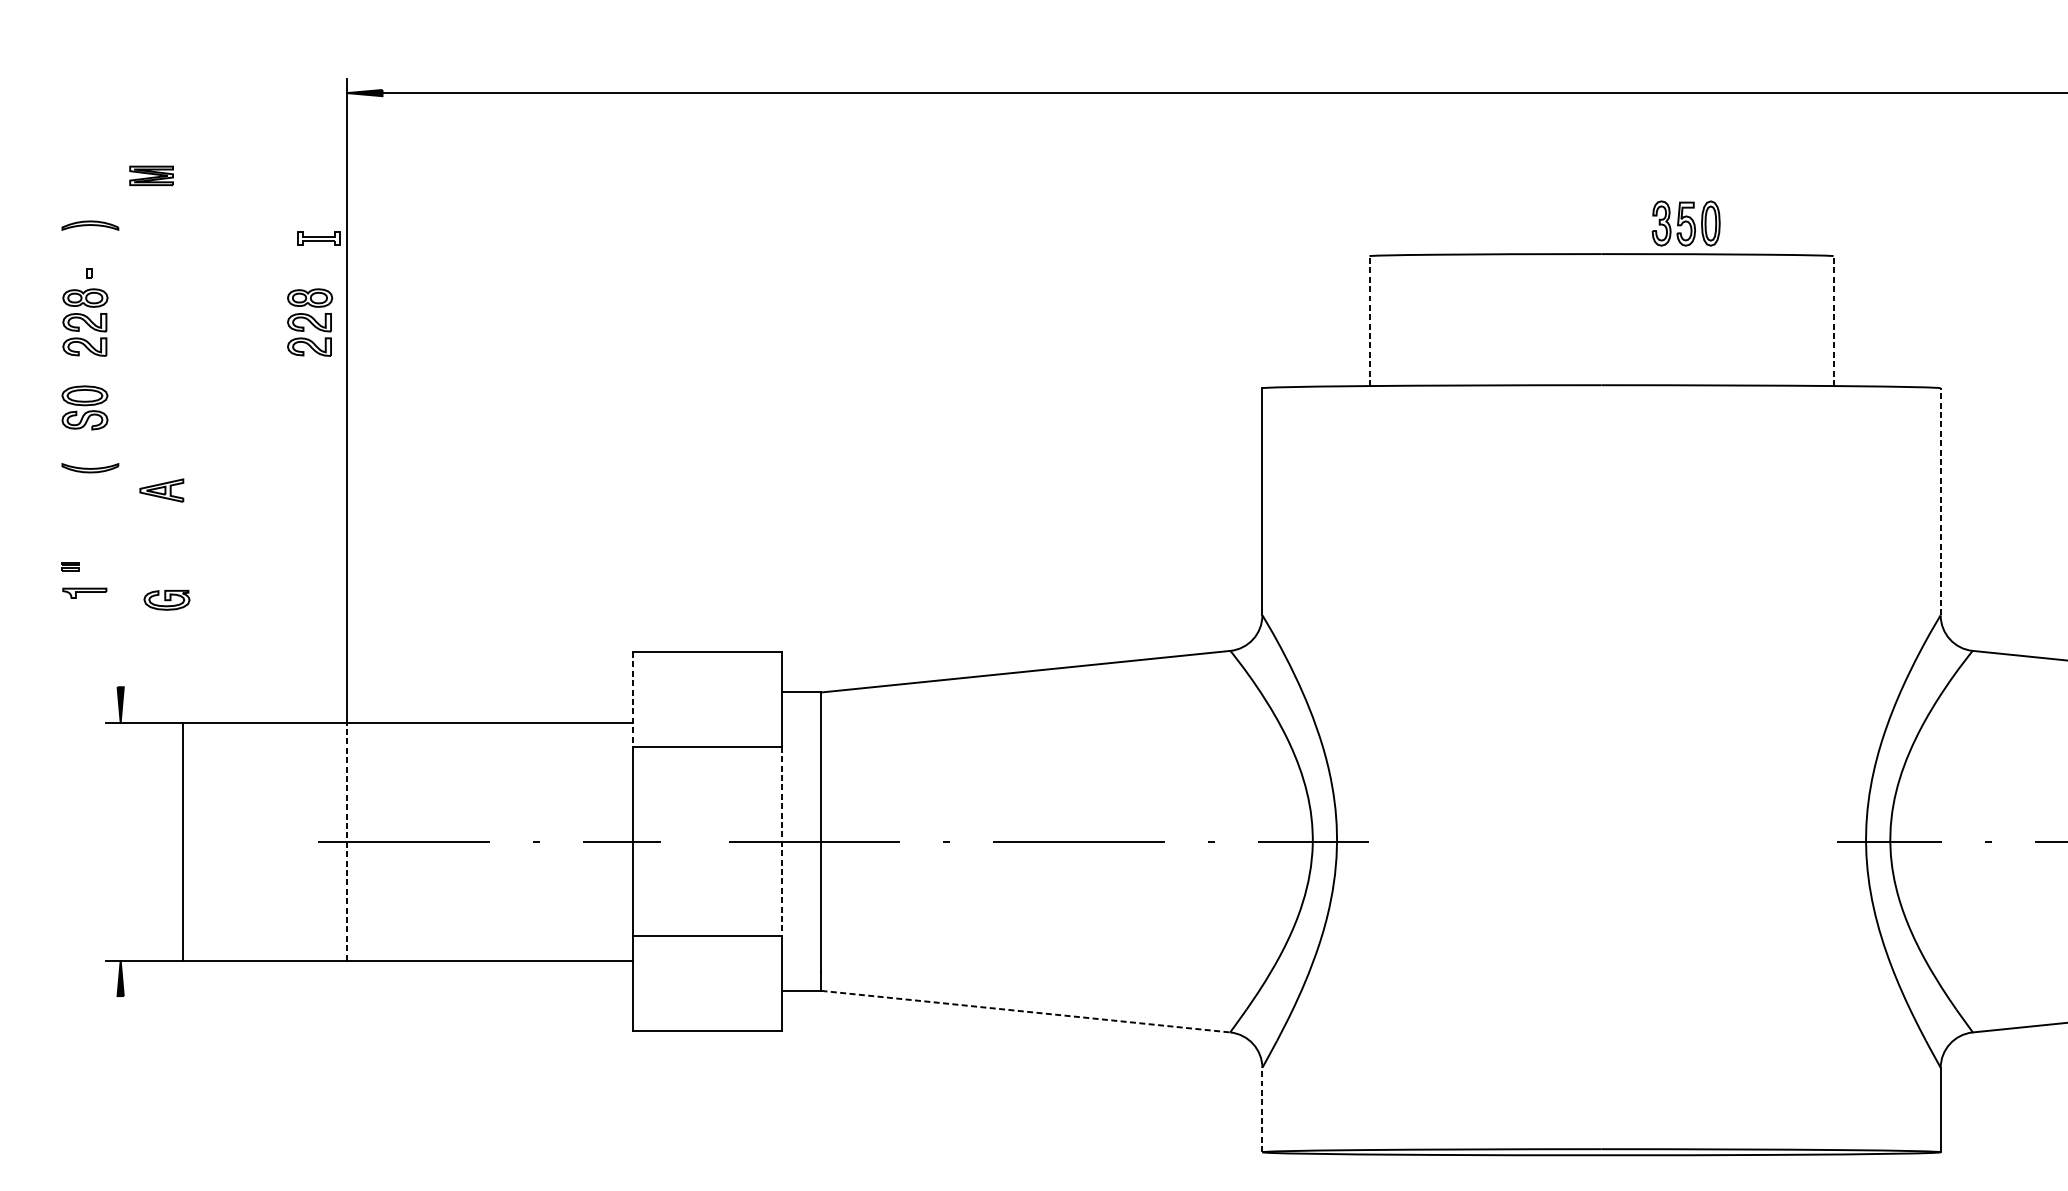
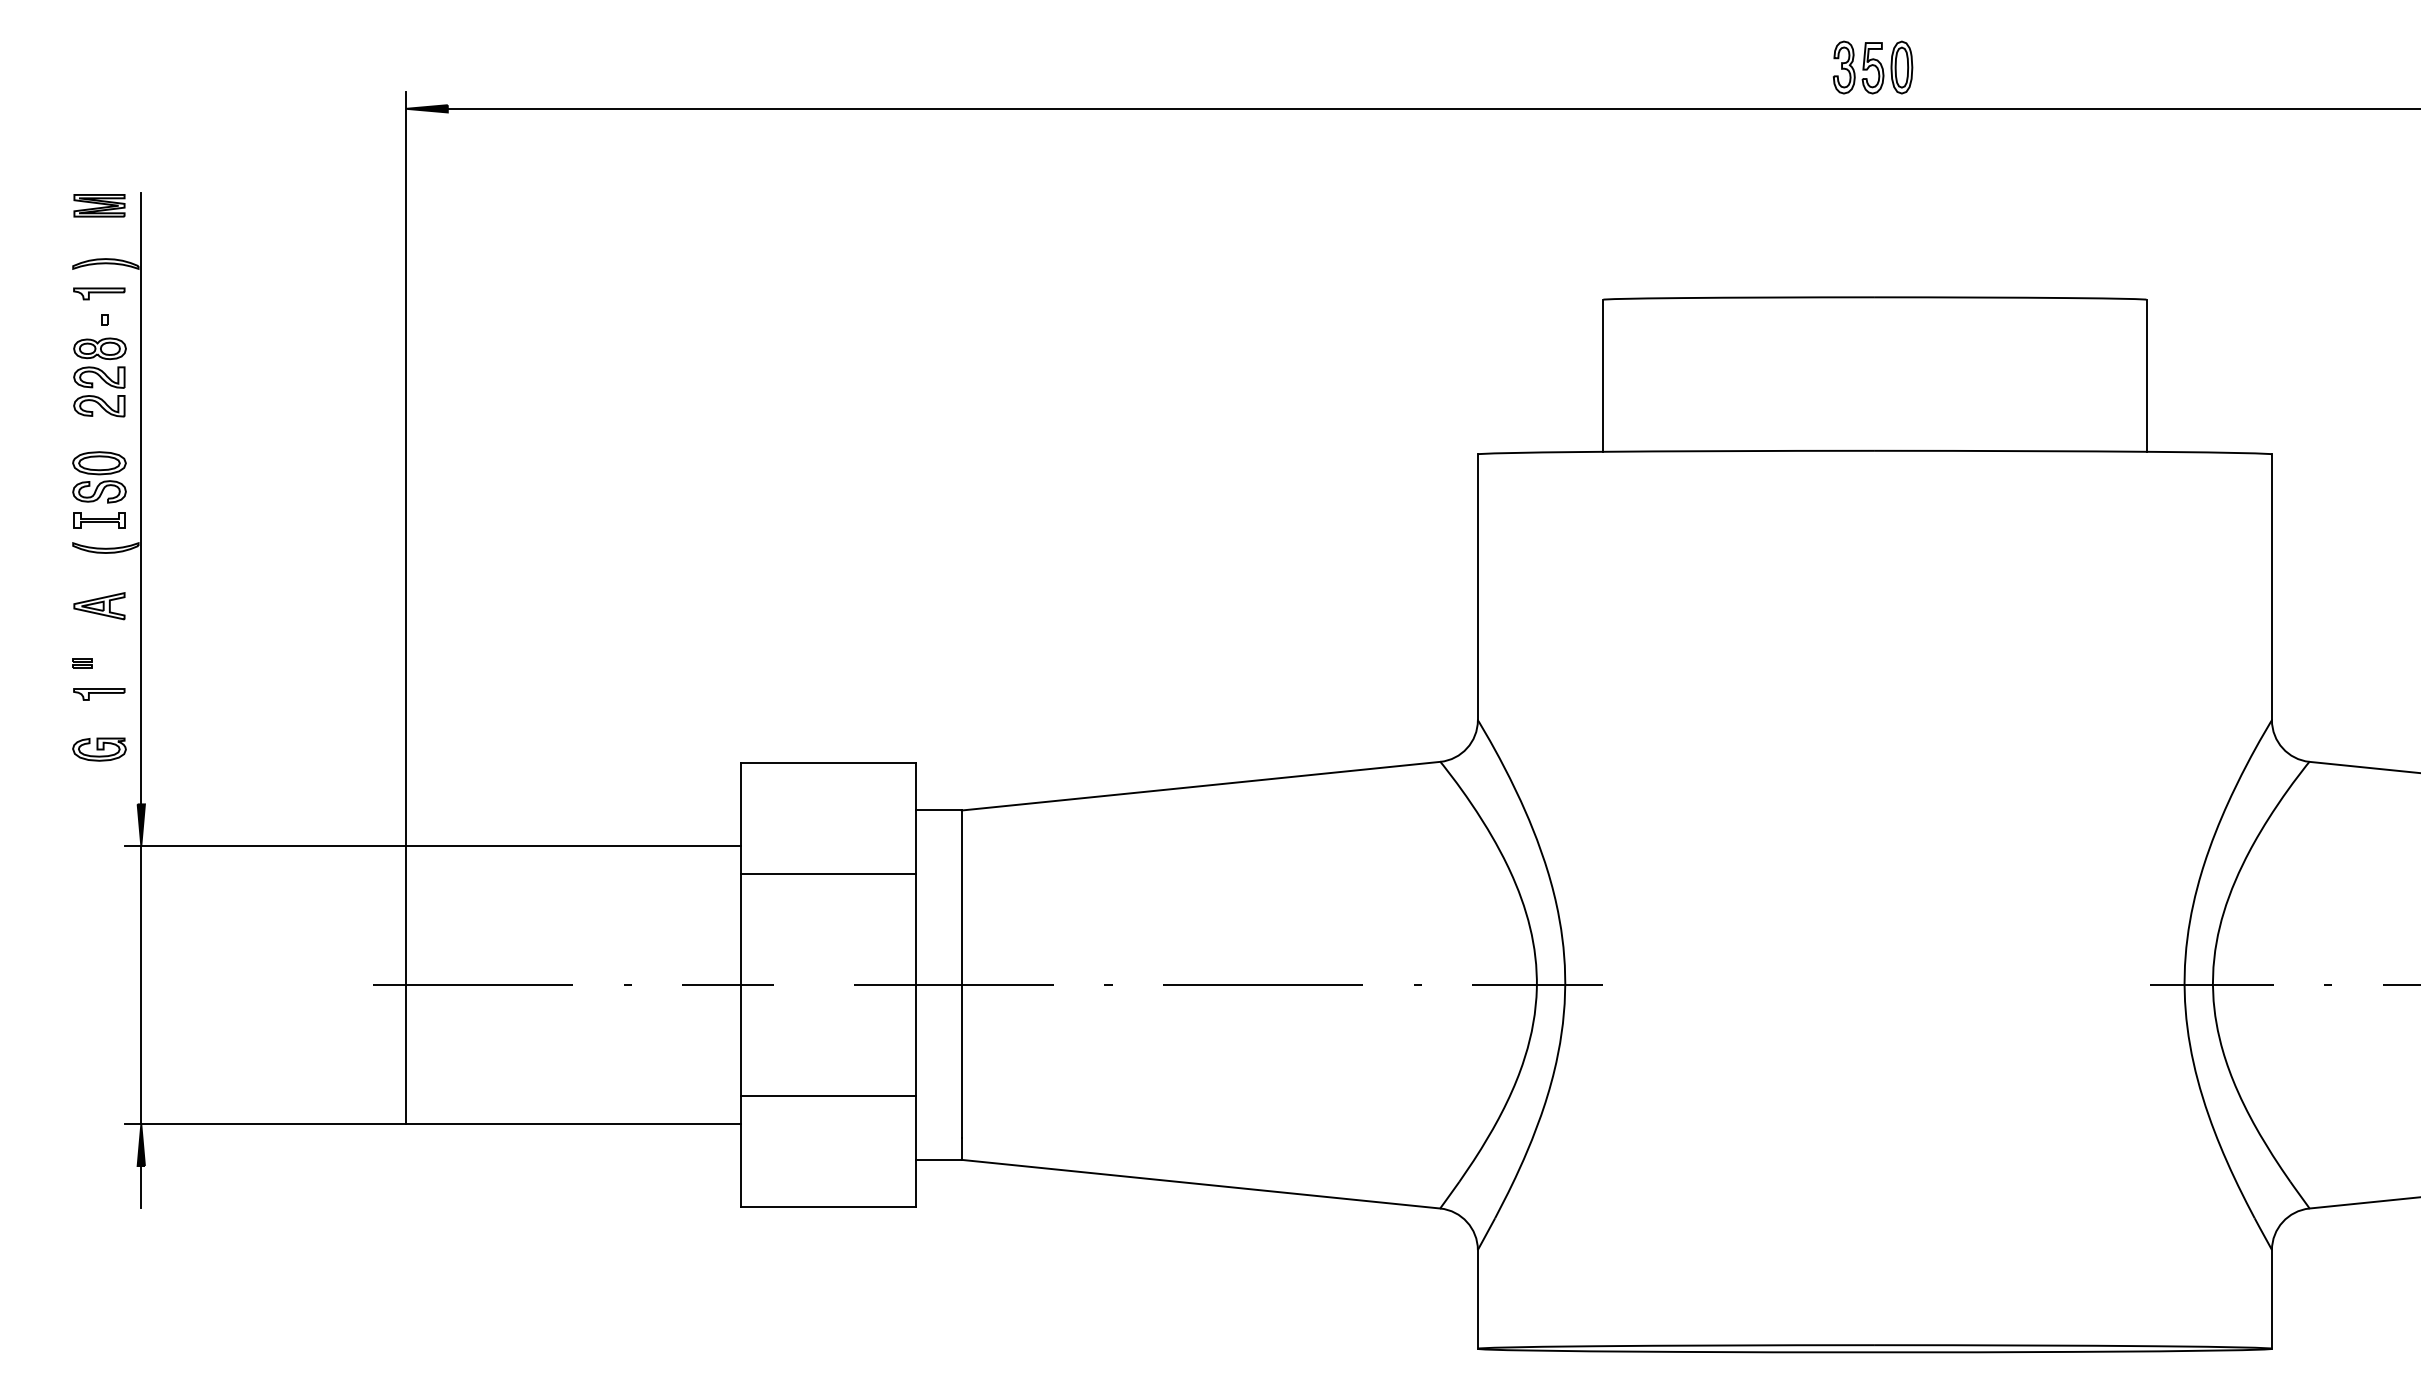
part: (151, 175) -> (99, 205), moved
part: (1686, 223) -> (1873, 67), moved
part: (319, 238) -> (99, 520), moved
part: (84, 250) -> (99, 293), added
line: (1369, 320) -> (1603, 375), dashed -> solid
line: (1833, 320) -> (2146, 375), dashed -> solid
part: (309, 322) -> (362, 377), removed
line: (120, 425) -> (141, 498), added
part: (161, 490) -> (99, 606), moved
line: (1940, 501) -> (2271, 587), dashed -> solid
part: (166, 600) -> (99, 749), moved
line: (632, 700) -> (740, 819), dashed -> solid
line: (183, 841) -> (141, 985), moved
line: (347, 841) -> (406, 984), dashed -> solid
line: (782, 841) -> (916, 985), dashed -> solid
line: (1026, 1011) -> (1201, 1184), dashed -> solid
line: (120, 1013) -> (141, 1186), added
line: (1262, 1109) -> (1477, 1298), dashed -> solid

